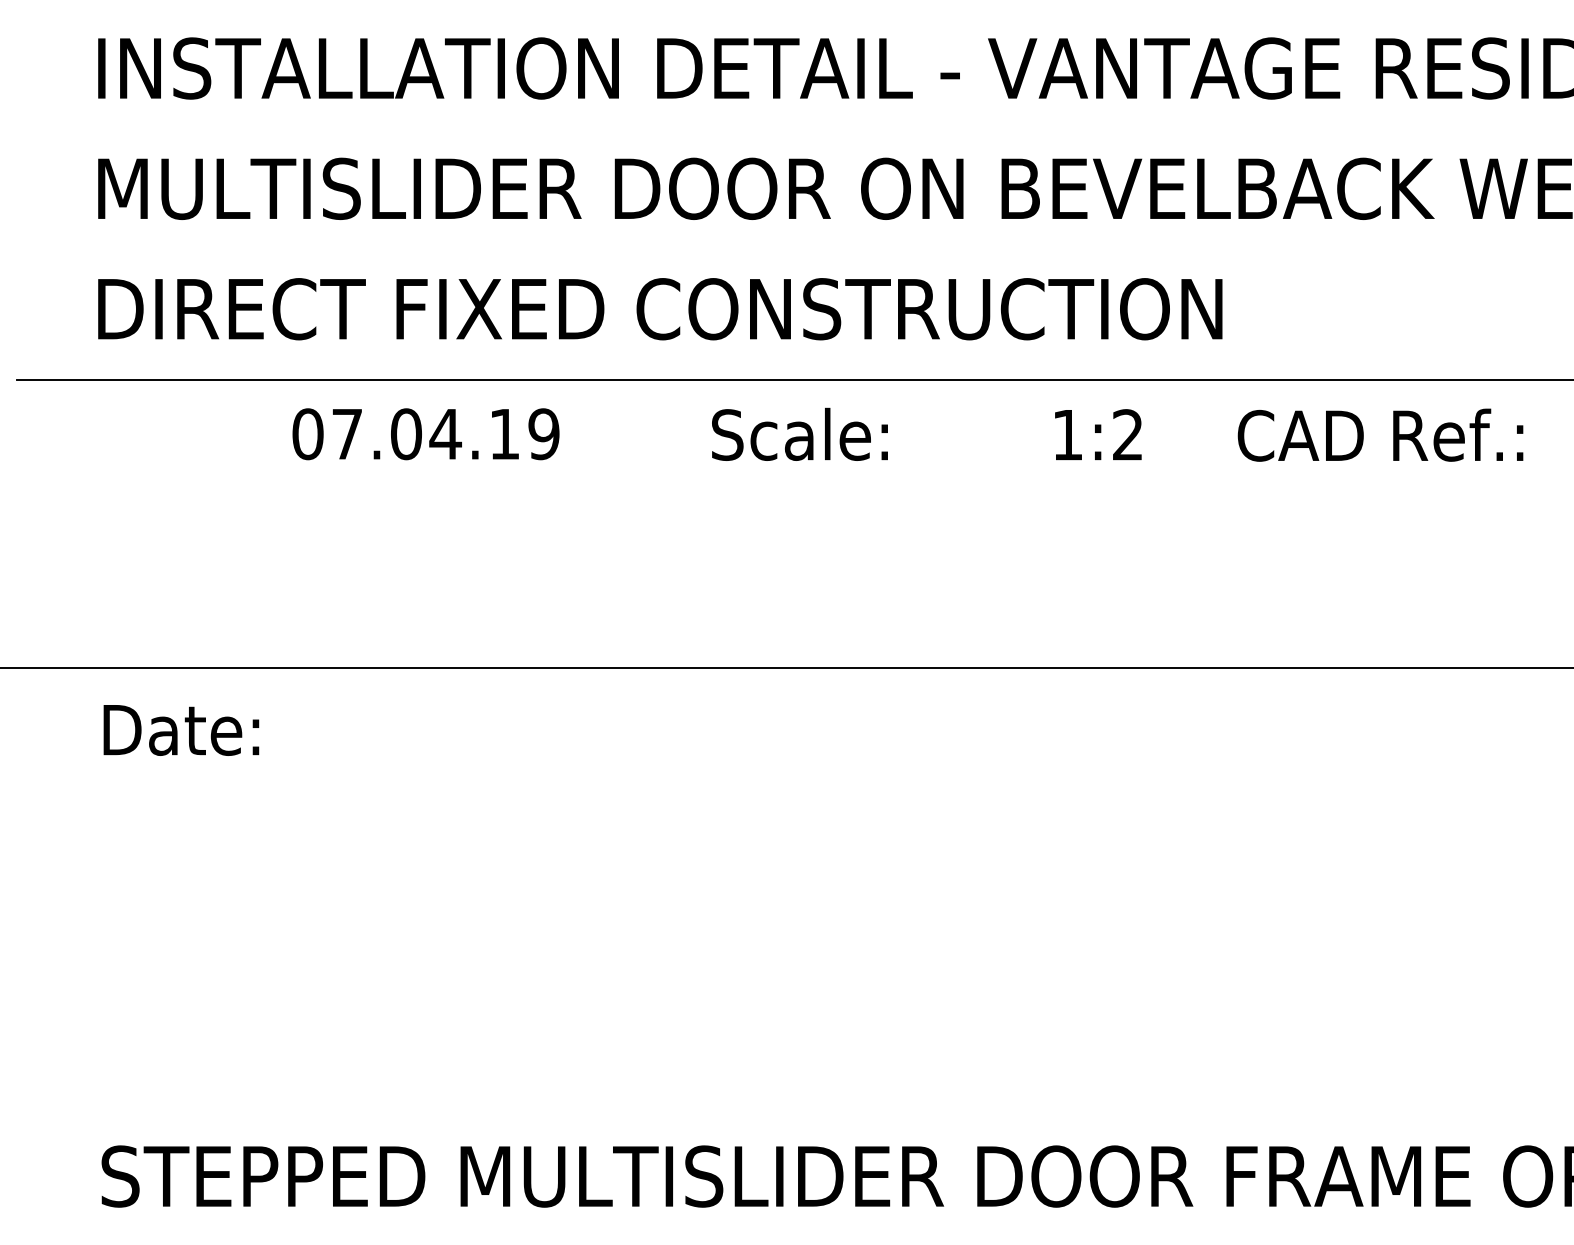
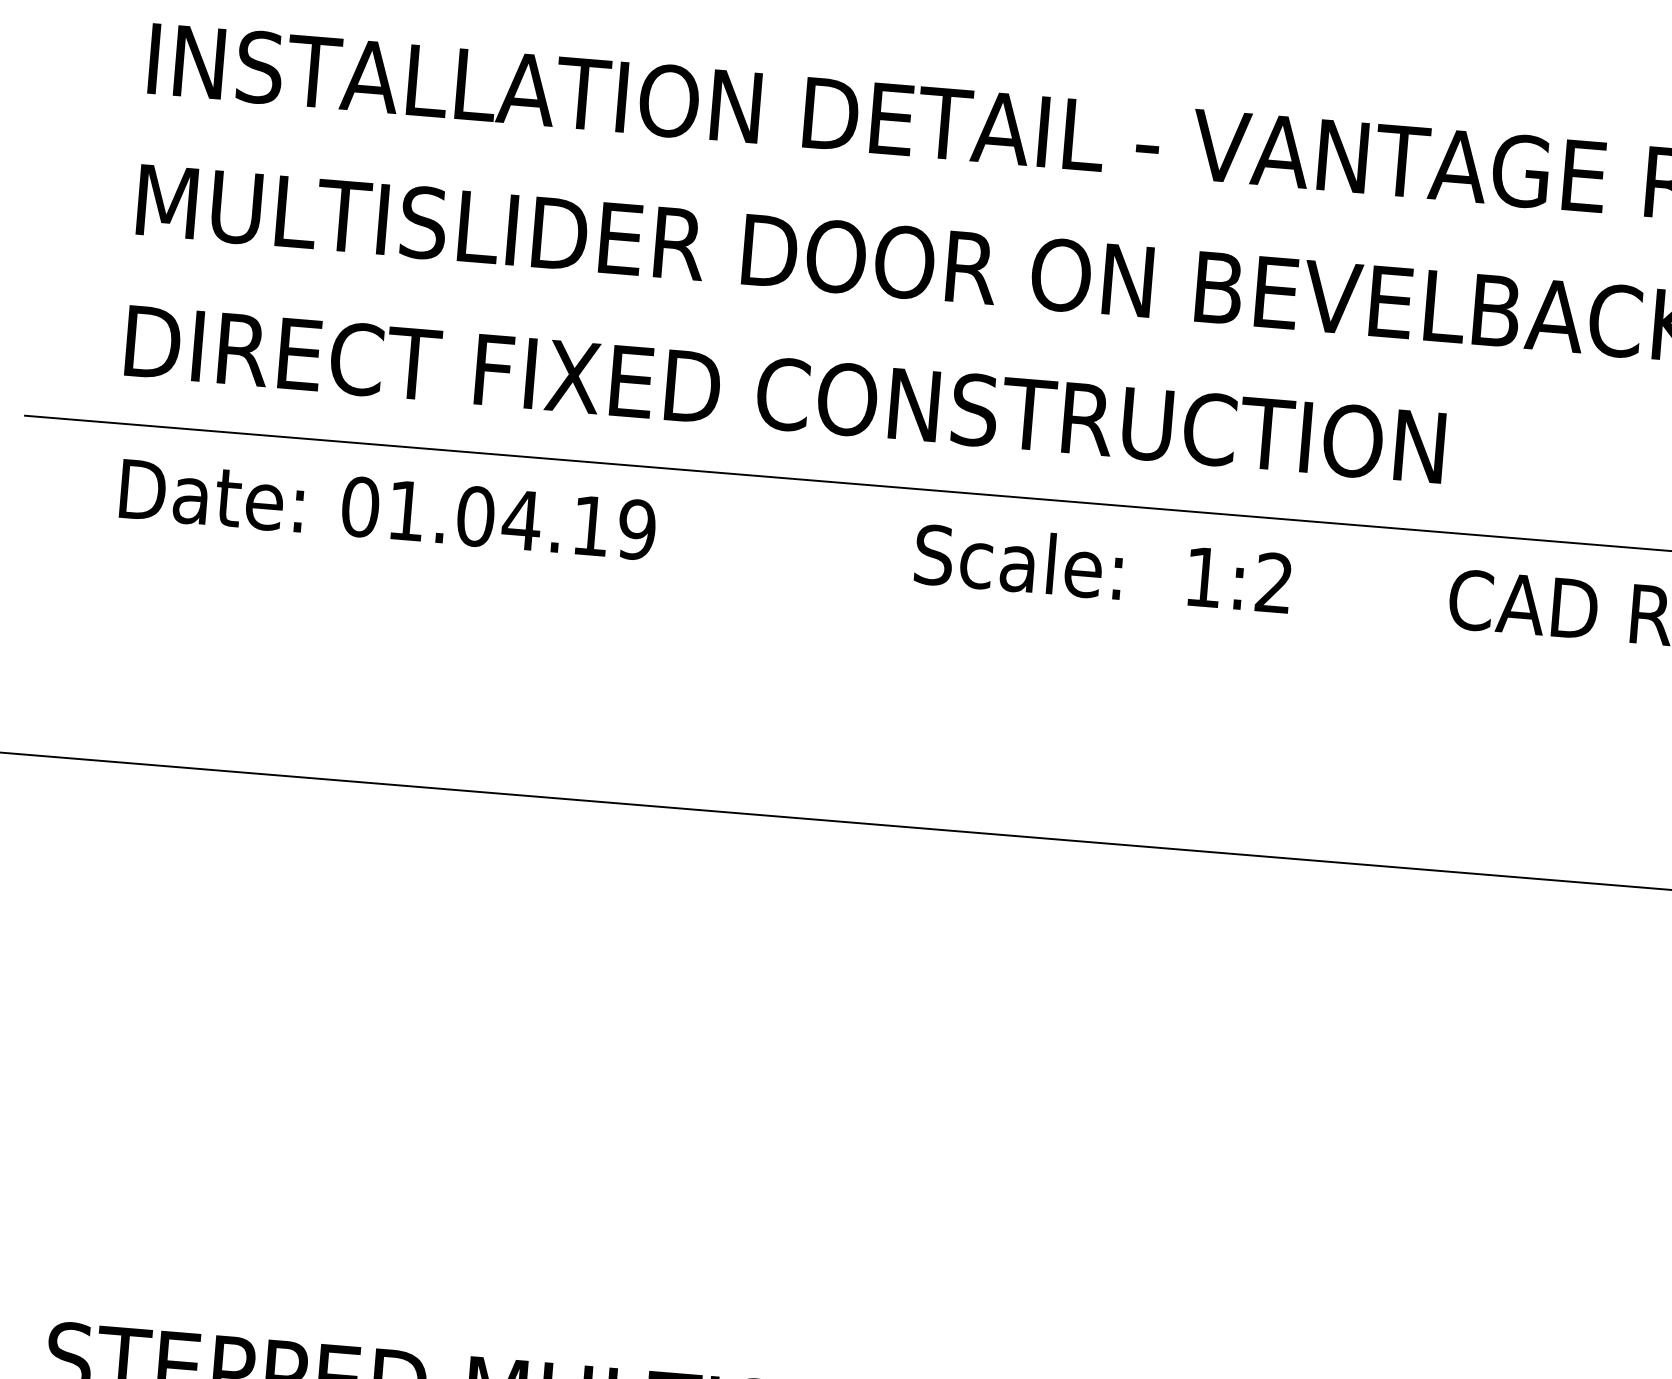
text: (799, 433) -> (1018, 560), moved
text: (346, 434) -> (405, 511), 07.04.19 -> 01.04.19
text: (1098, 434) -> (1239, 579), moved
text: (181, 730) -> (212, 496), moved

